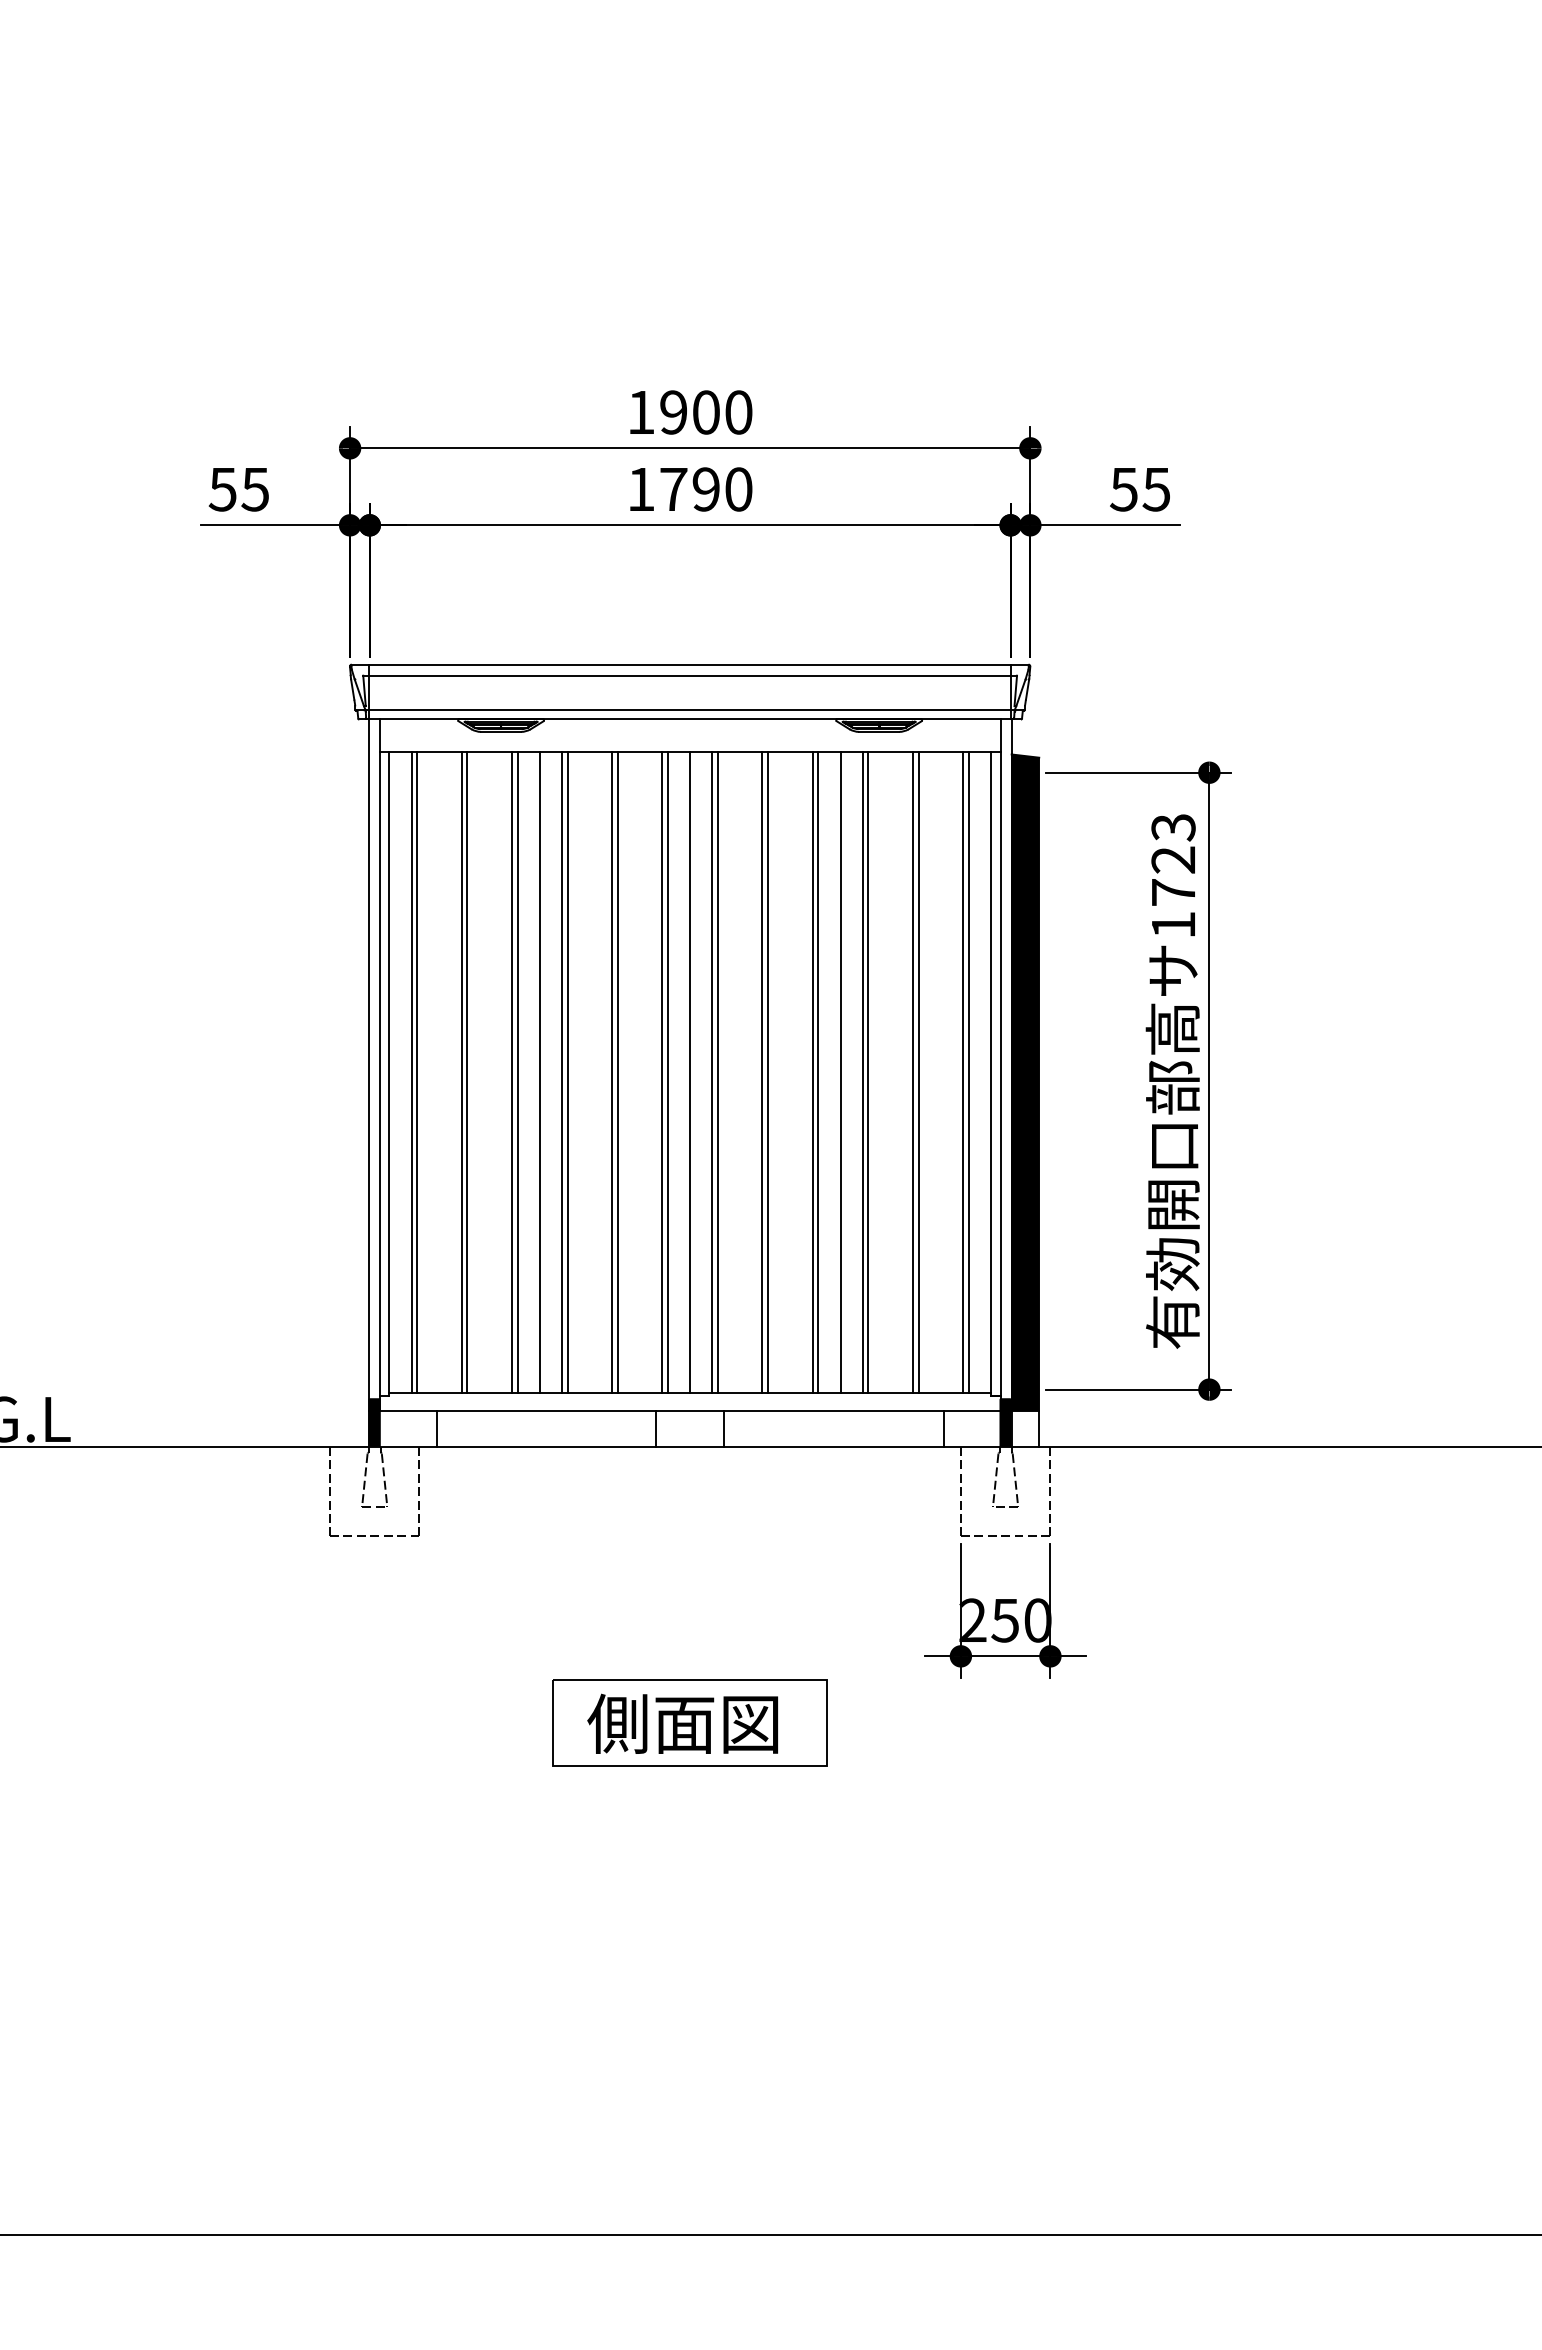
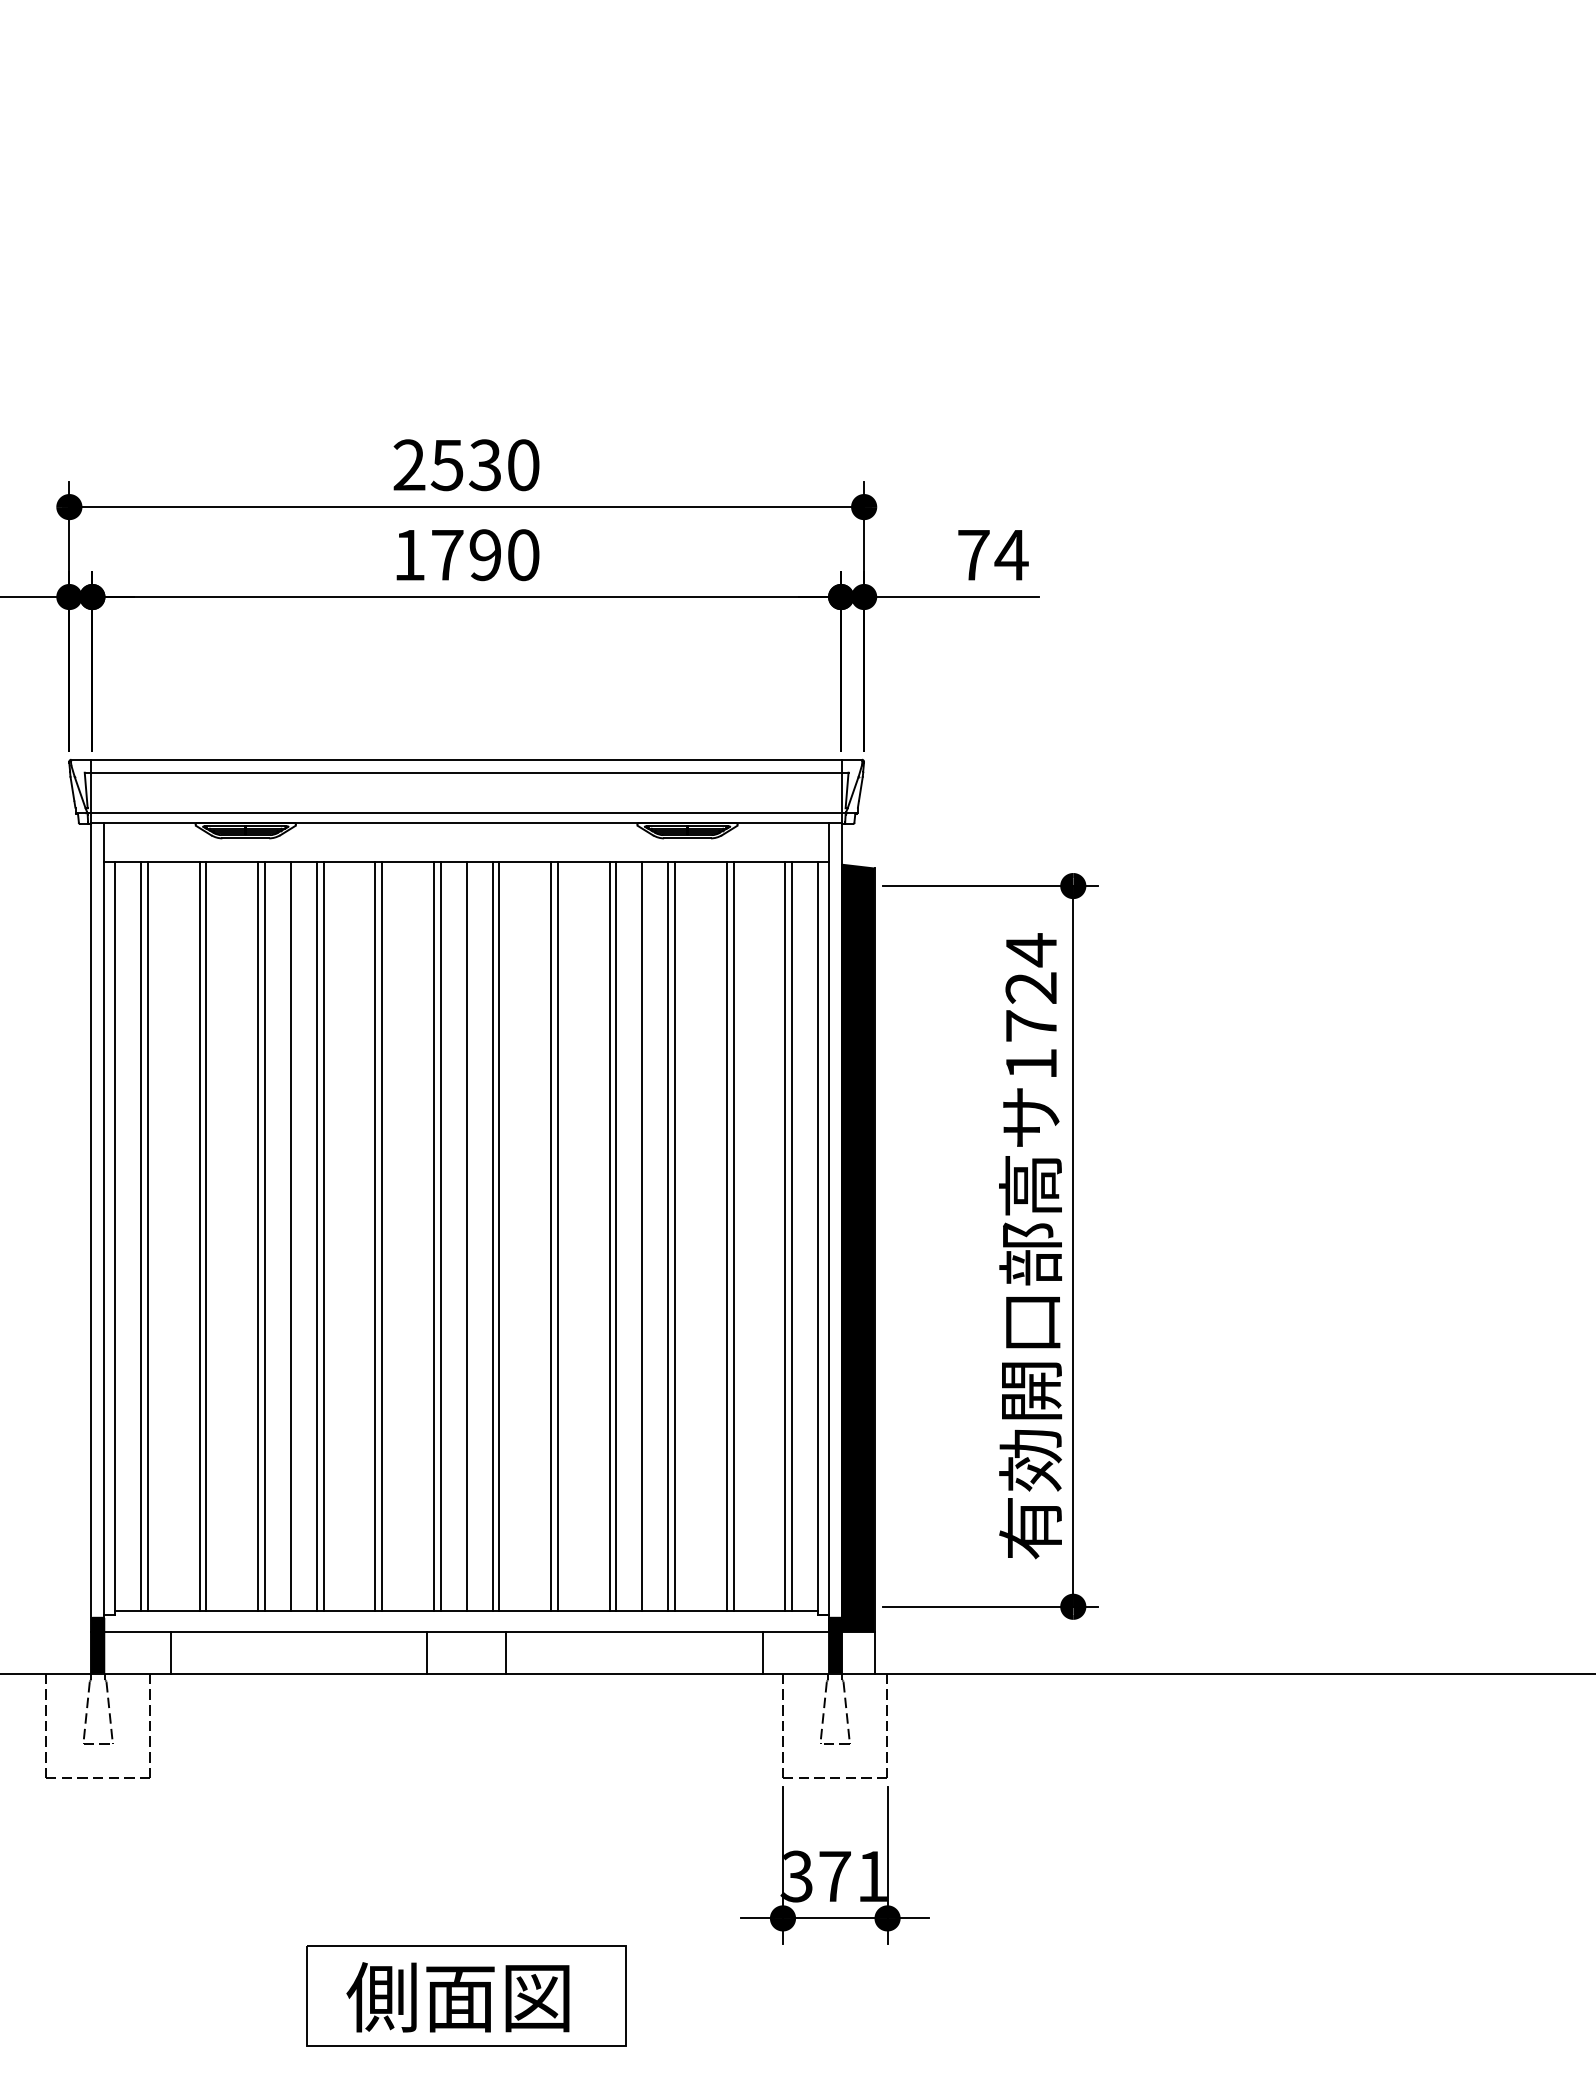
text: (673, 412) -> (447, 465), 1900 -> 2530
text: (1140, 489) -> (992, 555), 55 -> 74
text: (1173, 827) -> (1031, 950), 1723 -> 1724
text: (1004, 1620) -> (833, 1876), 250 -> 371

